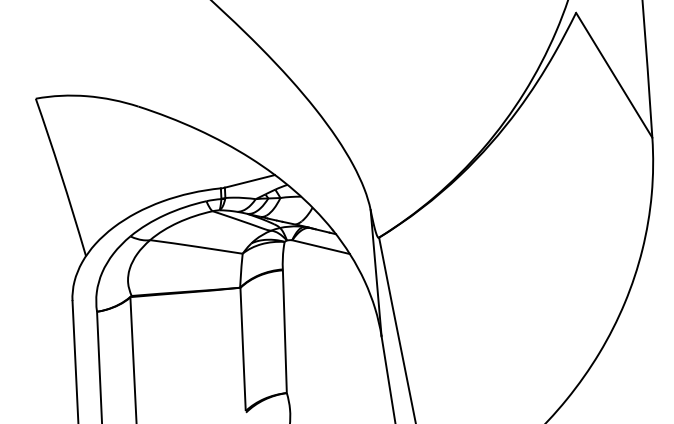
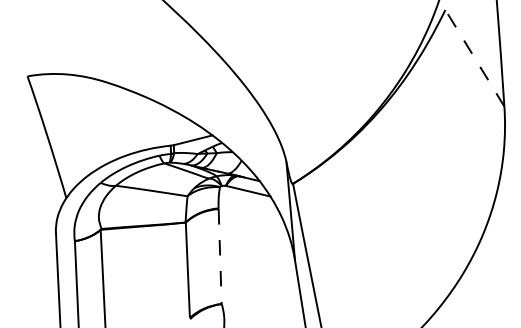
line: (613, 75) -> (474, 58), solid -> dashed
line: (285, 332) -> (220, 257), solid -> dashed

